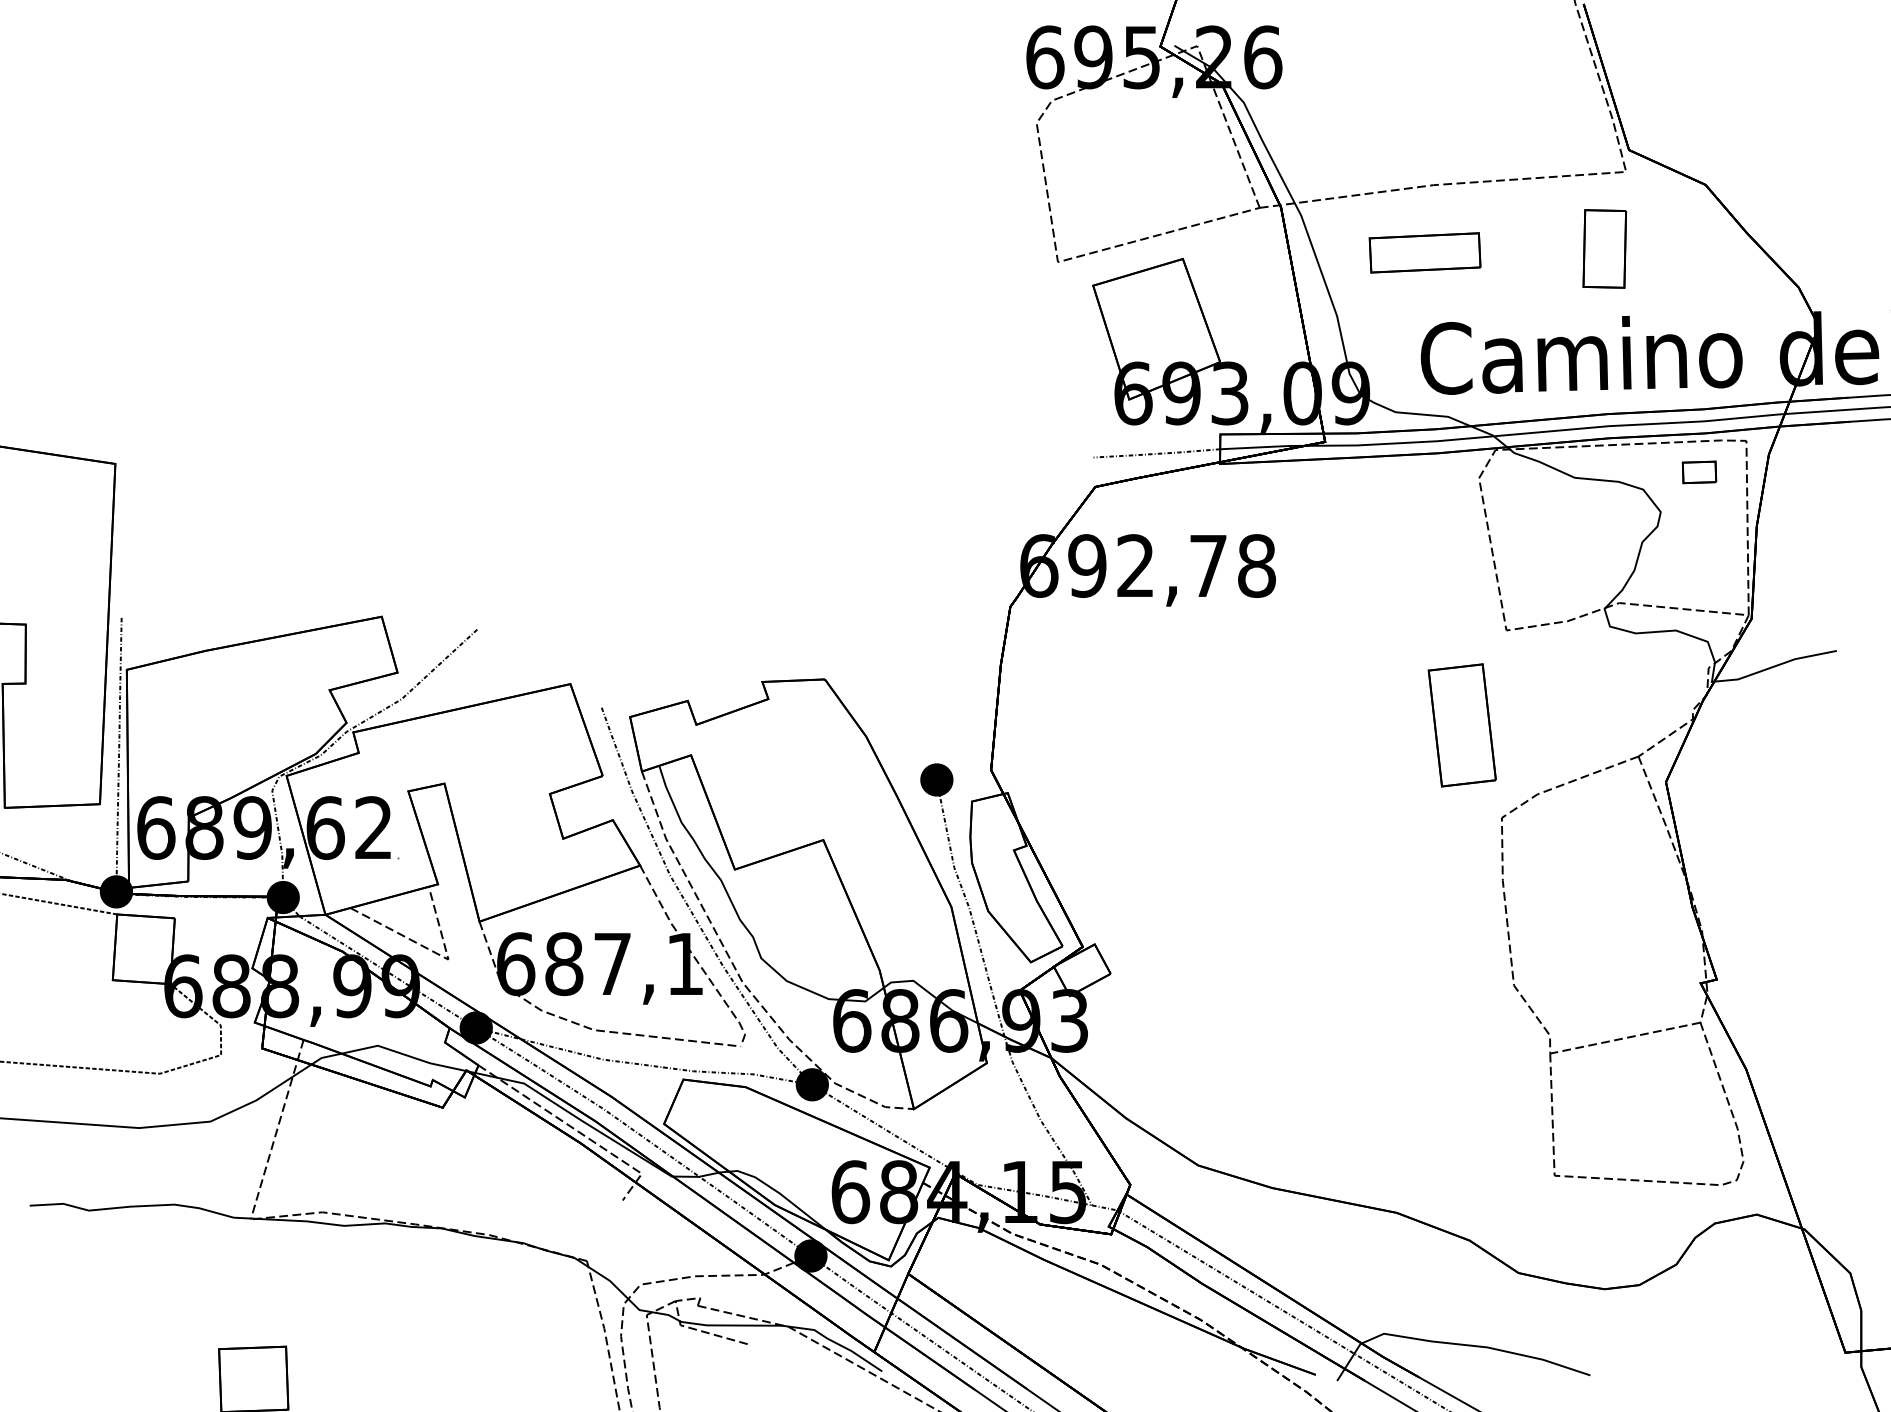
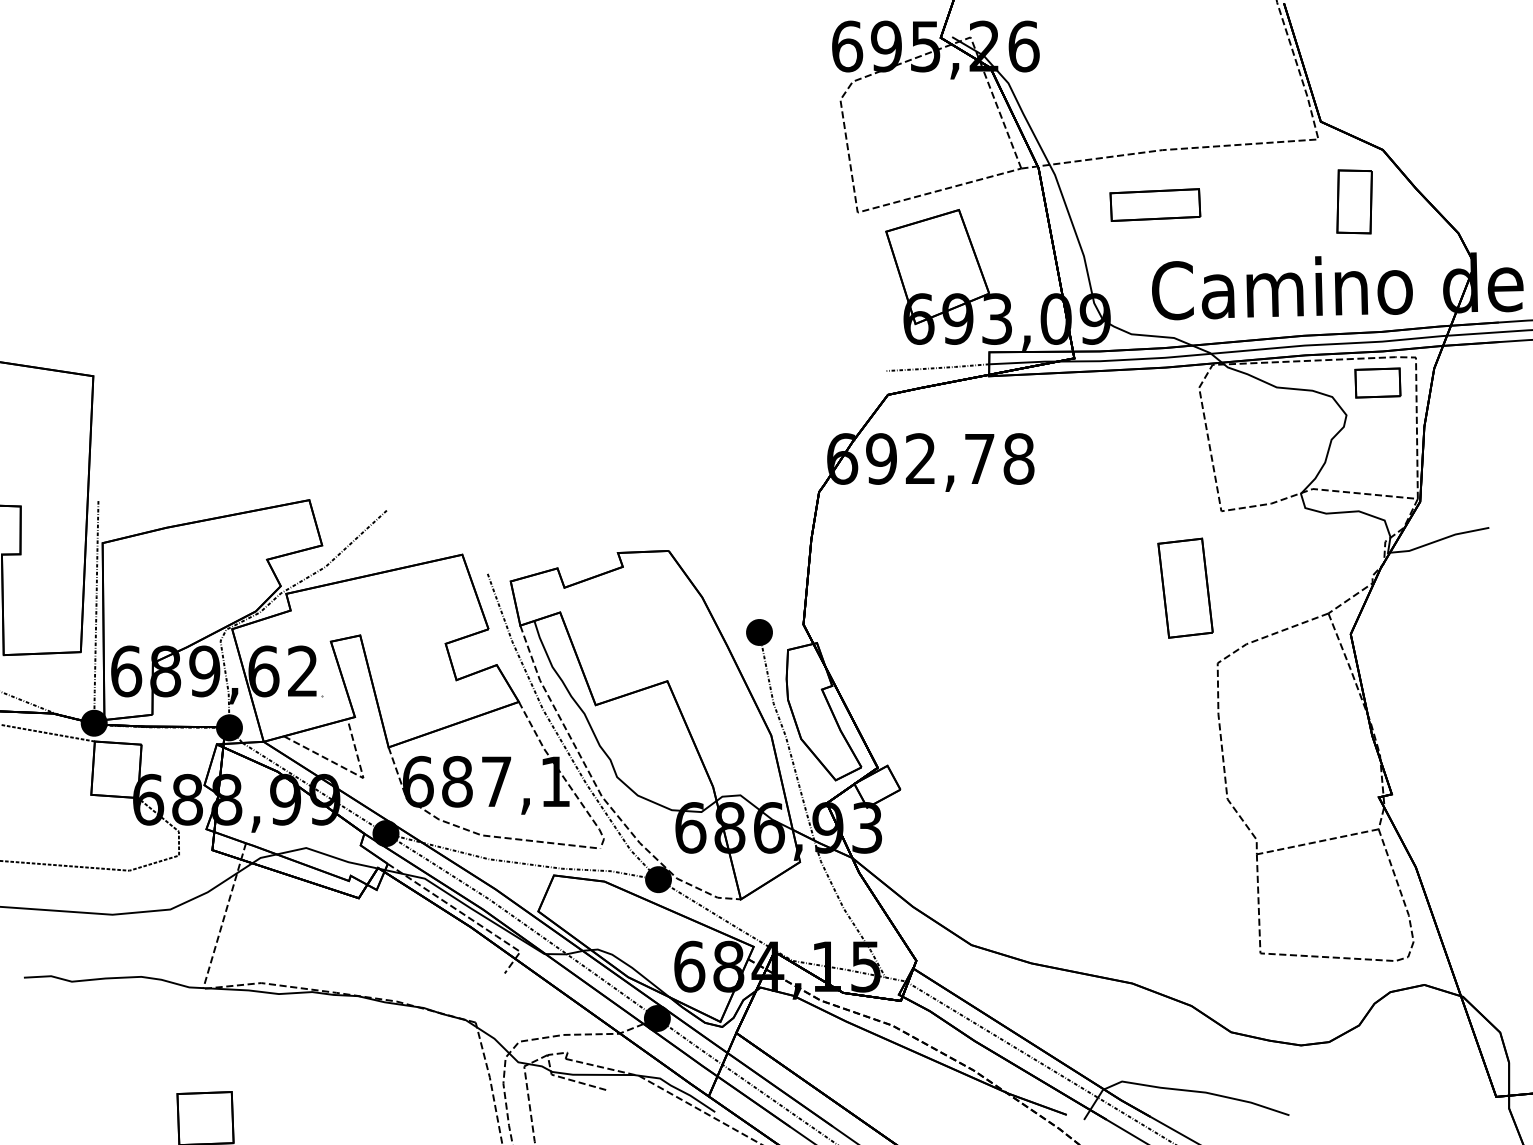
part: (1604, 248) -> (1354, 201), moved
part: (1699, 472) -> (1377, 383), size x1.67

